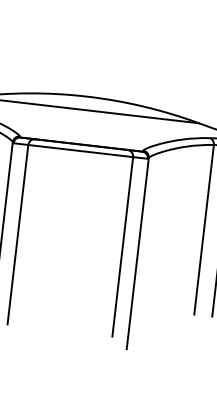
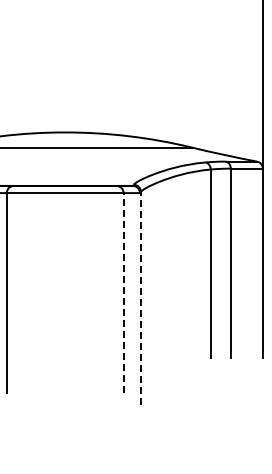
line: (122, 247) -> (123, 293), solid -> dashed
line: (137, 253) -> (140, 298), solid -> dashed

